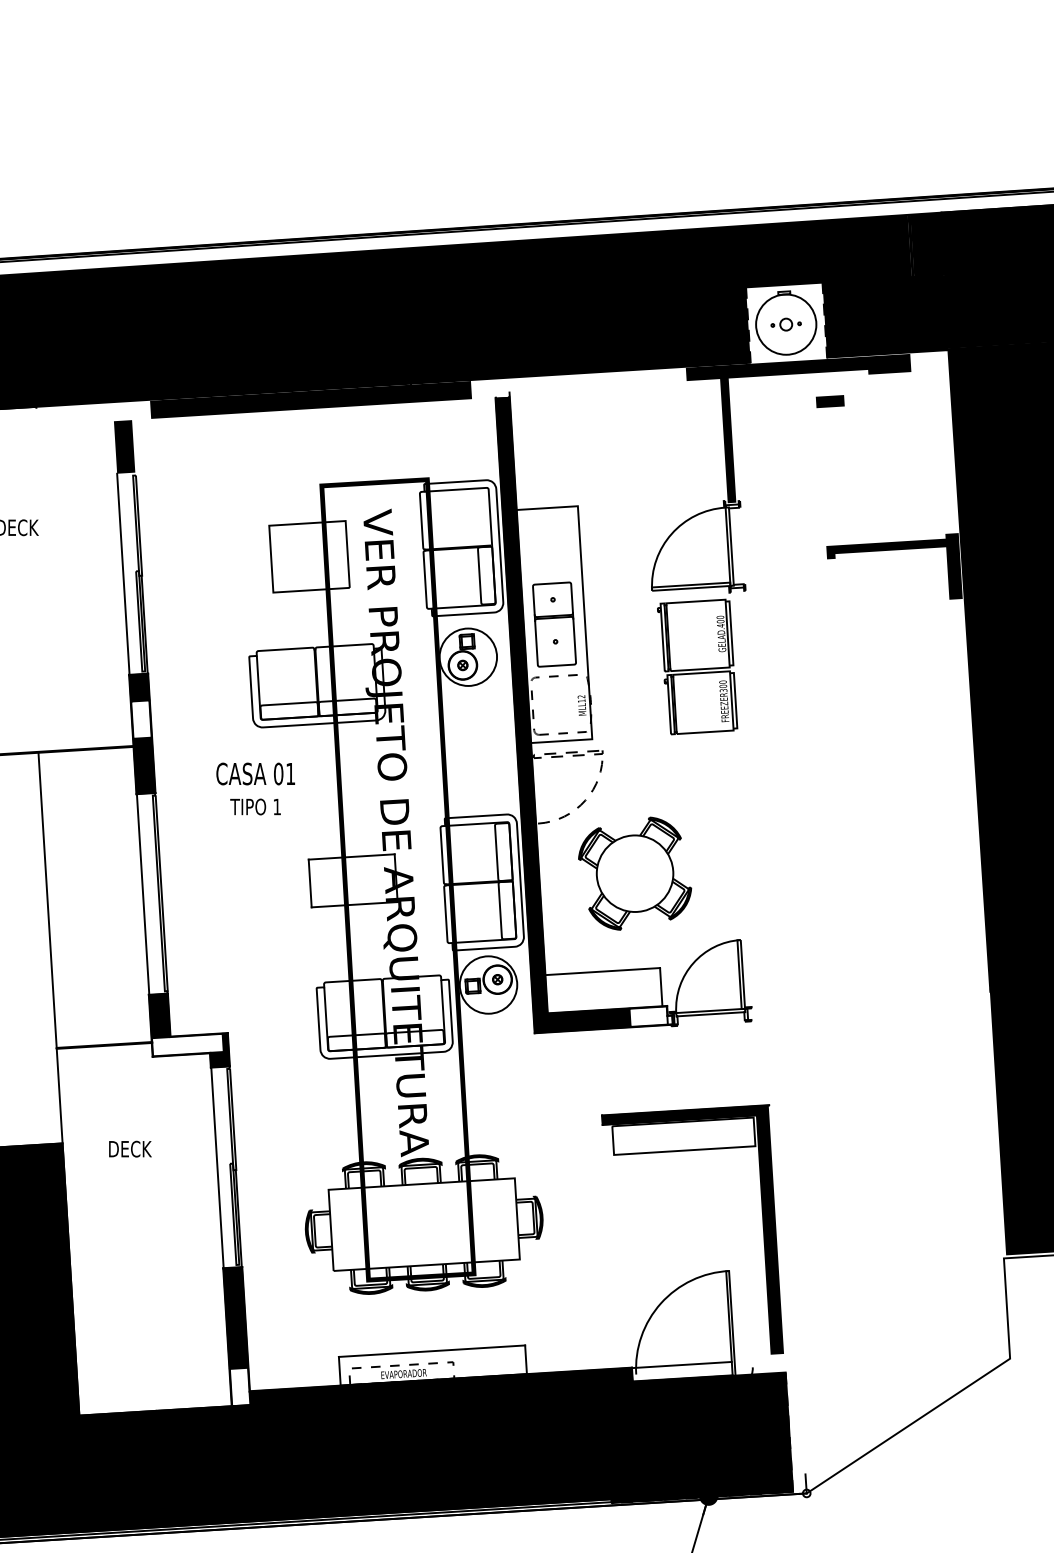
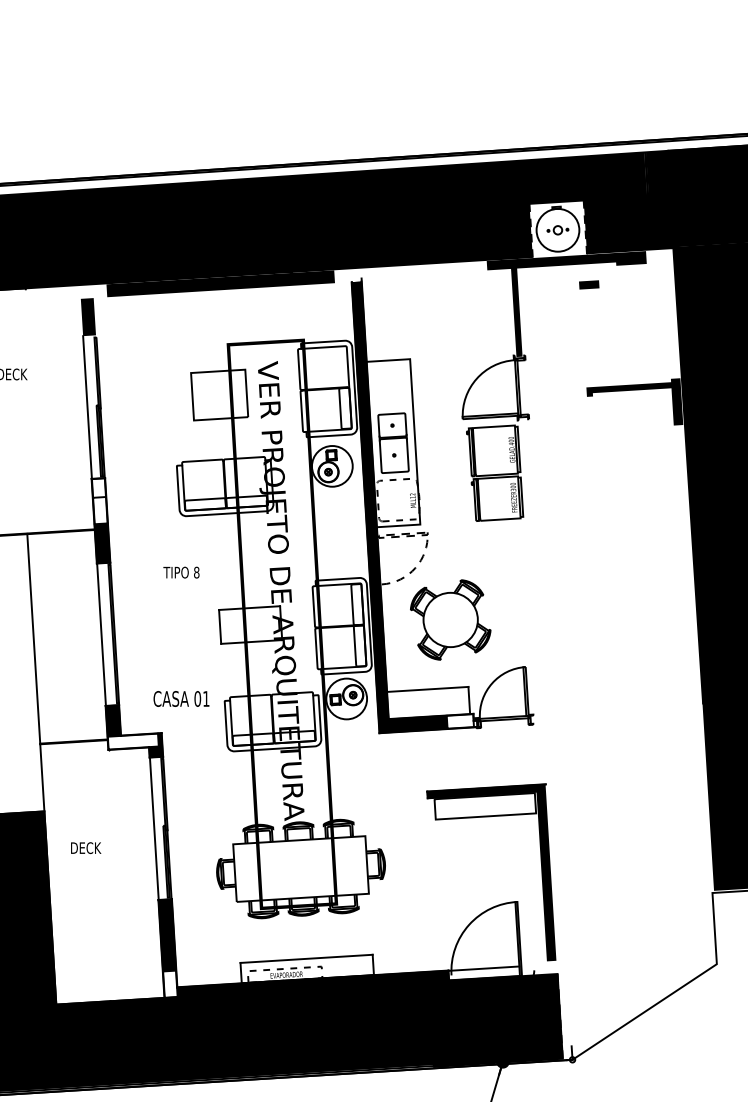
fill: (139, 687) -> (98, 487), removed
text: (255, 773) -> (181, 698), moved
text: (277, 806) -> (196, 572), 1 -> 8
text: (130, 1148) -> (86, 847), moved

